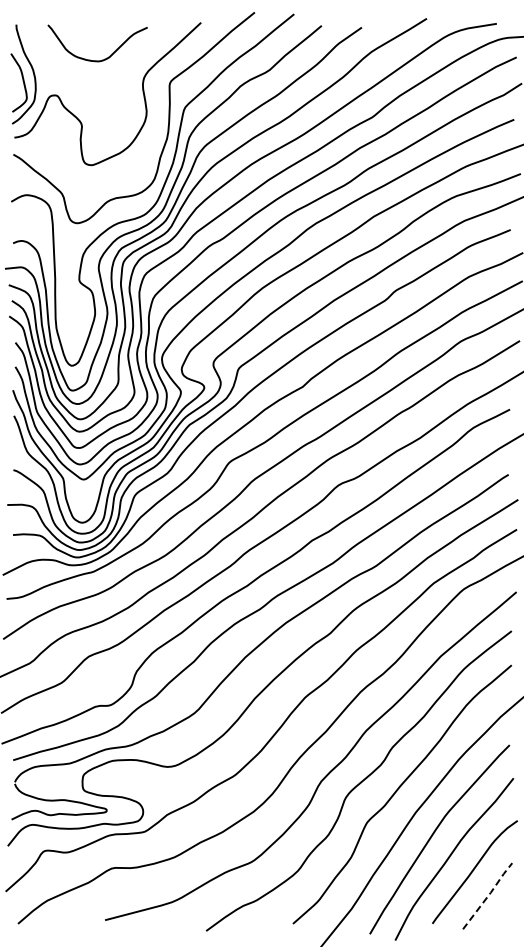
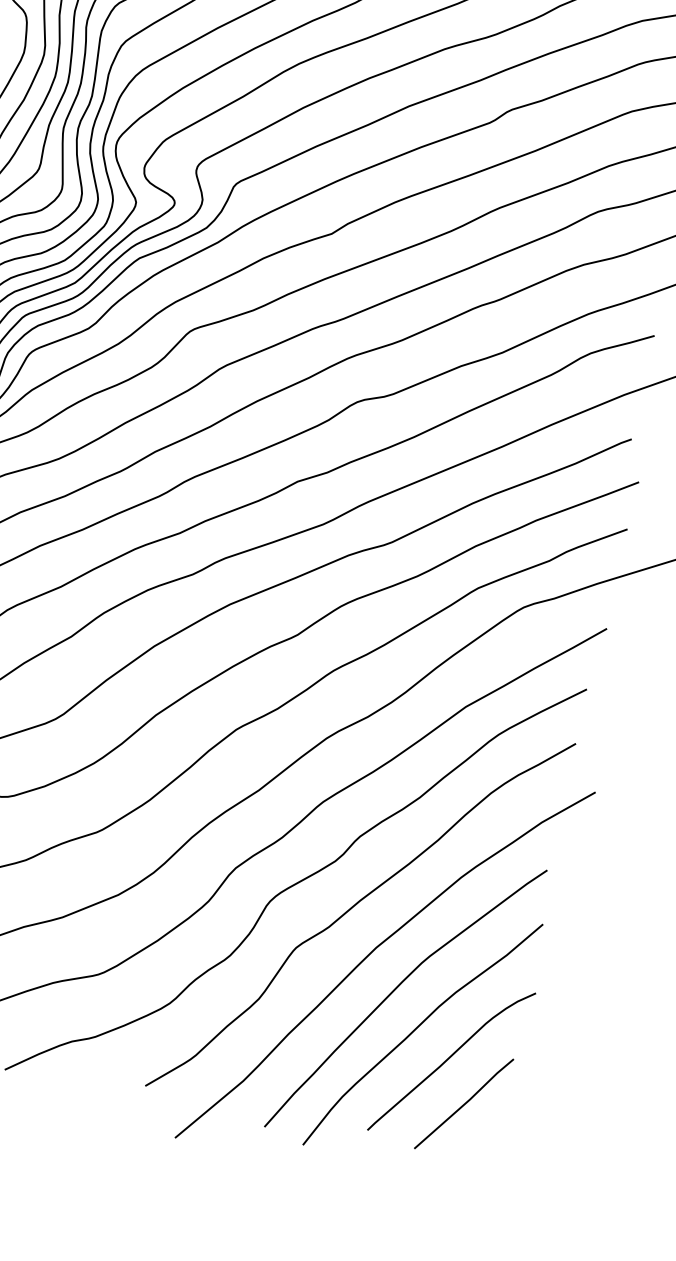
line: (489, 895) -> (467, 1103), dashed -> solid

